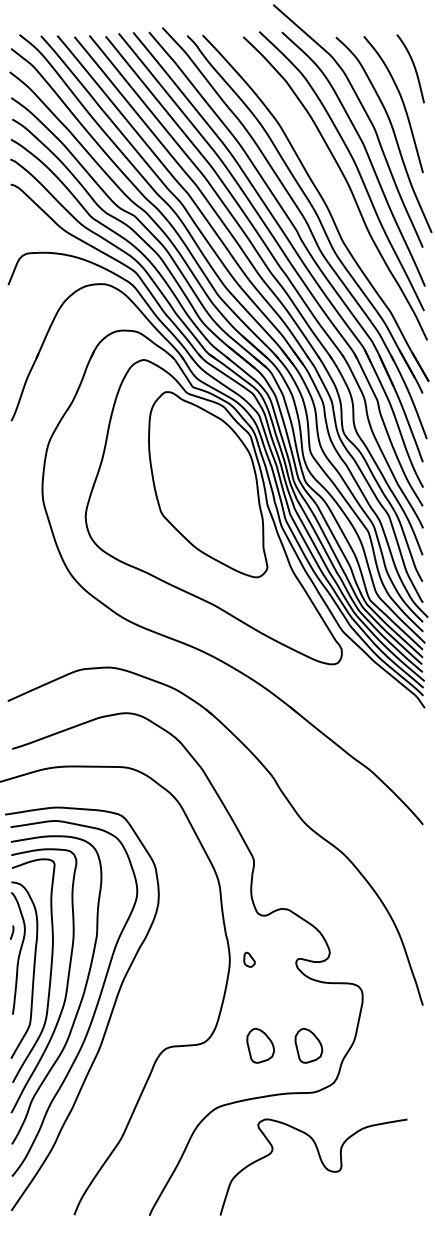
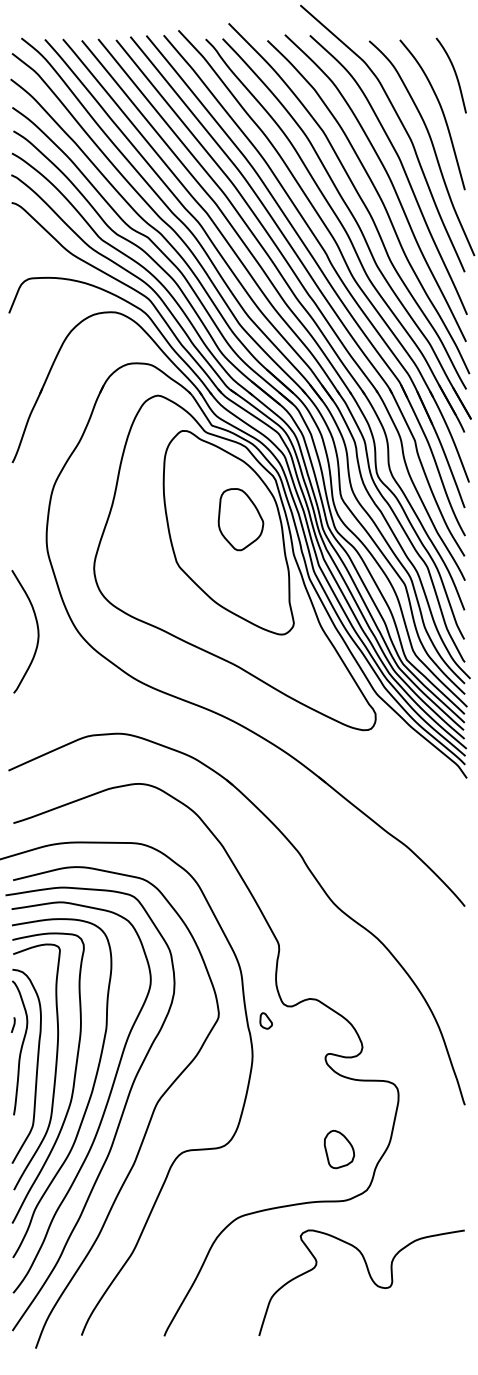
curve: (327, 180) -> (359, 198), added
part: (218, 472) -> (240, 519), added
curve: (34, 574) -> (37, 631), added
part: (248, 959) -> (265, 1020), moved
curve: (136, 1018) -> (149, 1119), added
part: (260, 1045) -> (286, 1149), removed
curve: (320, 1162) -> (369, 1277), moved

